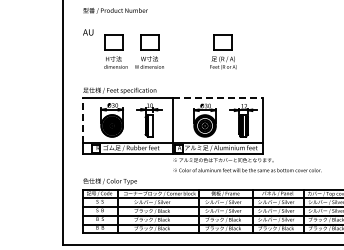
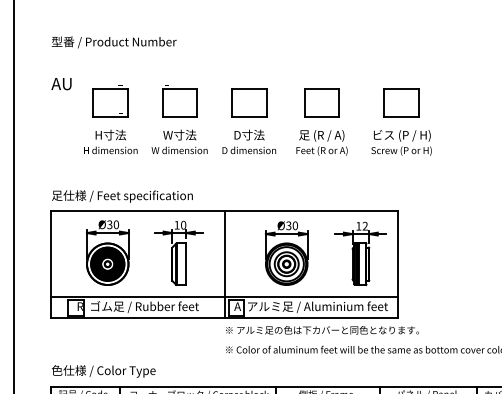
part: (185, 51) -> (248, 120), added
part: (264, 51) -> (401, 120), added
line: (217, 98) -> (310, 211), dashed -> solid
line: (82, 120) -> (50, 253), dashed -> solid

